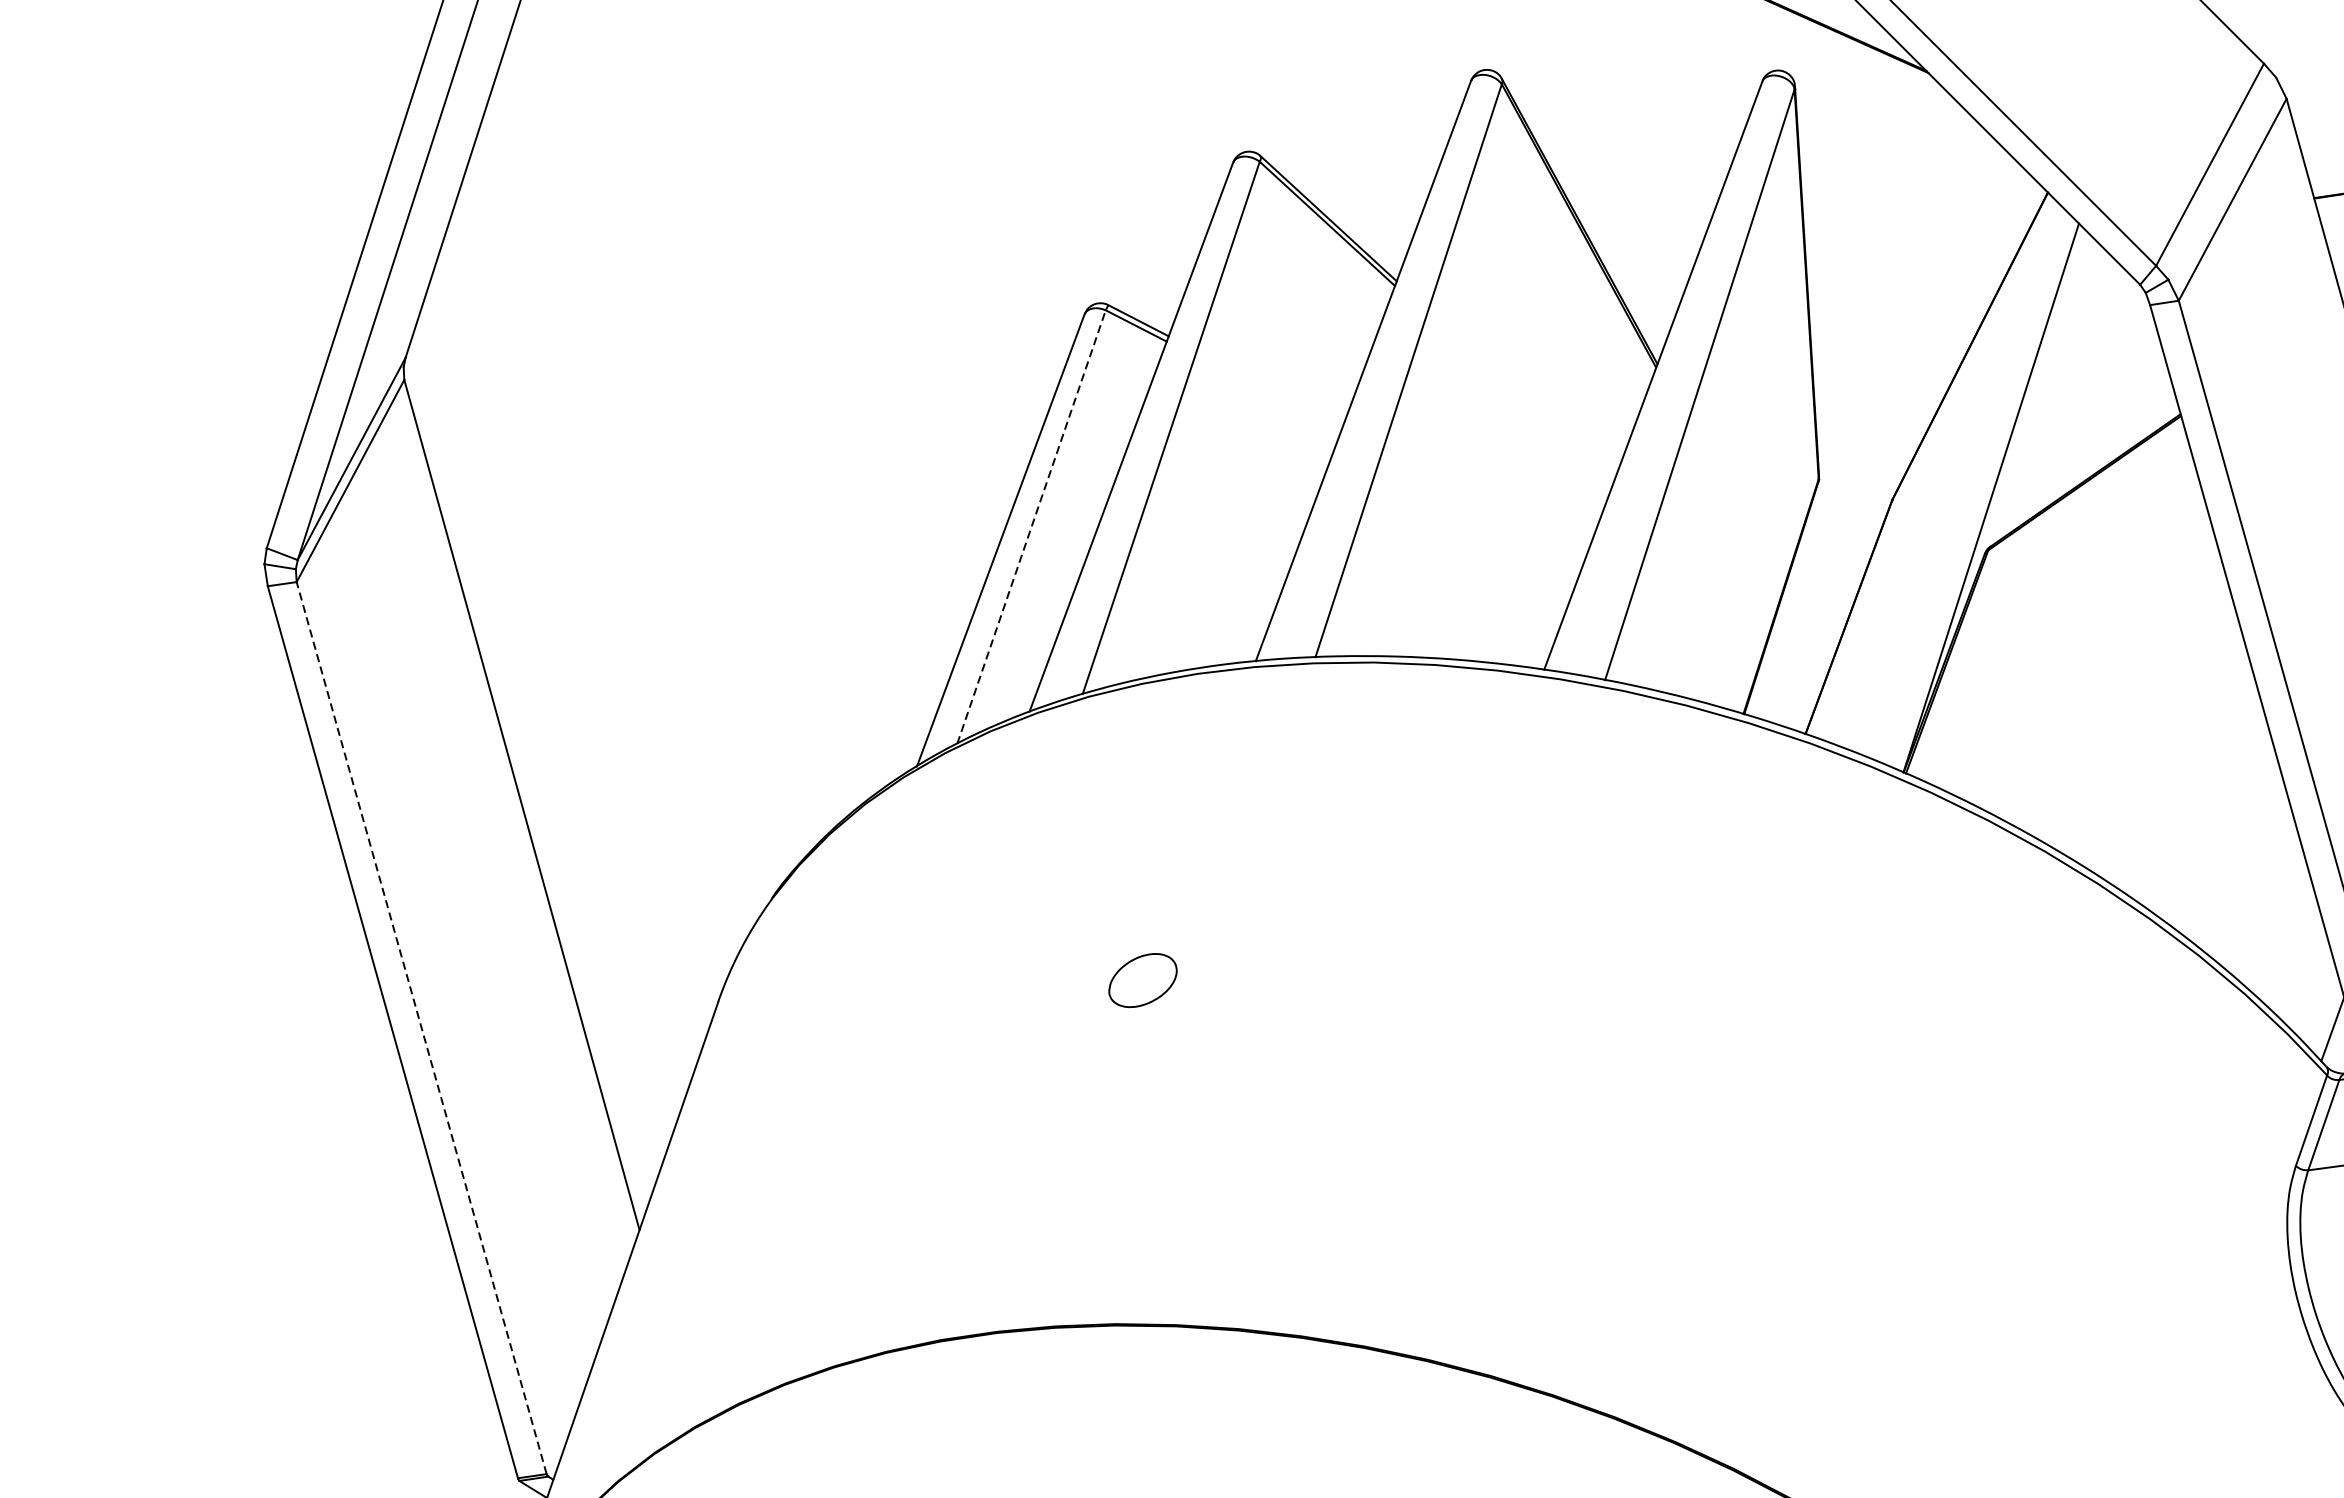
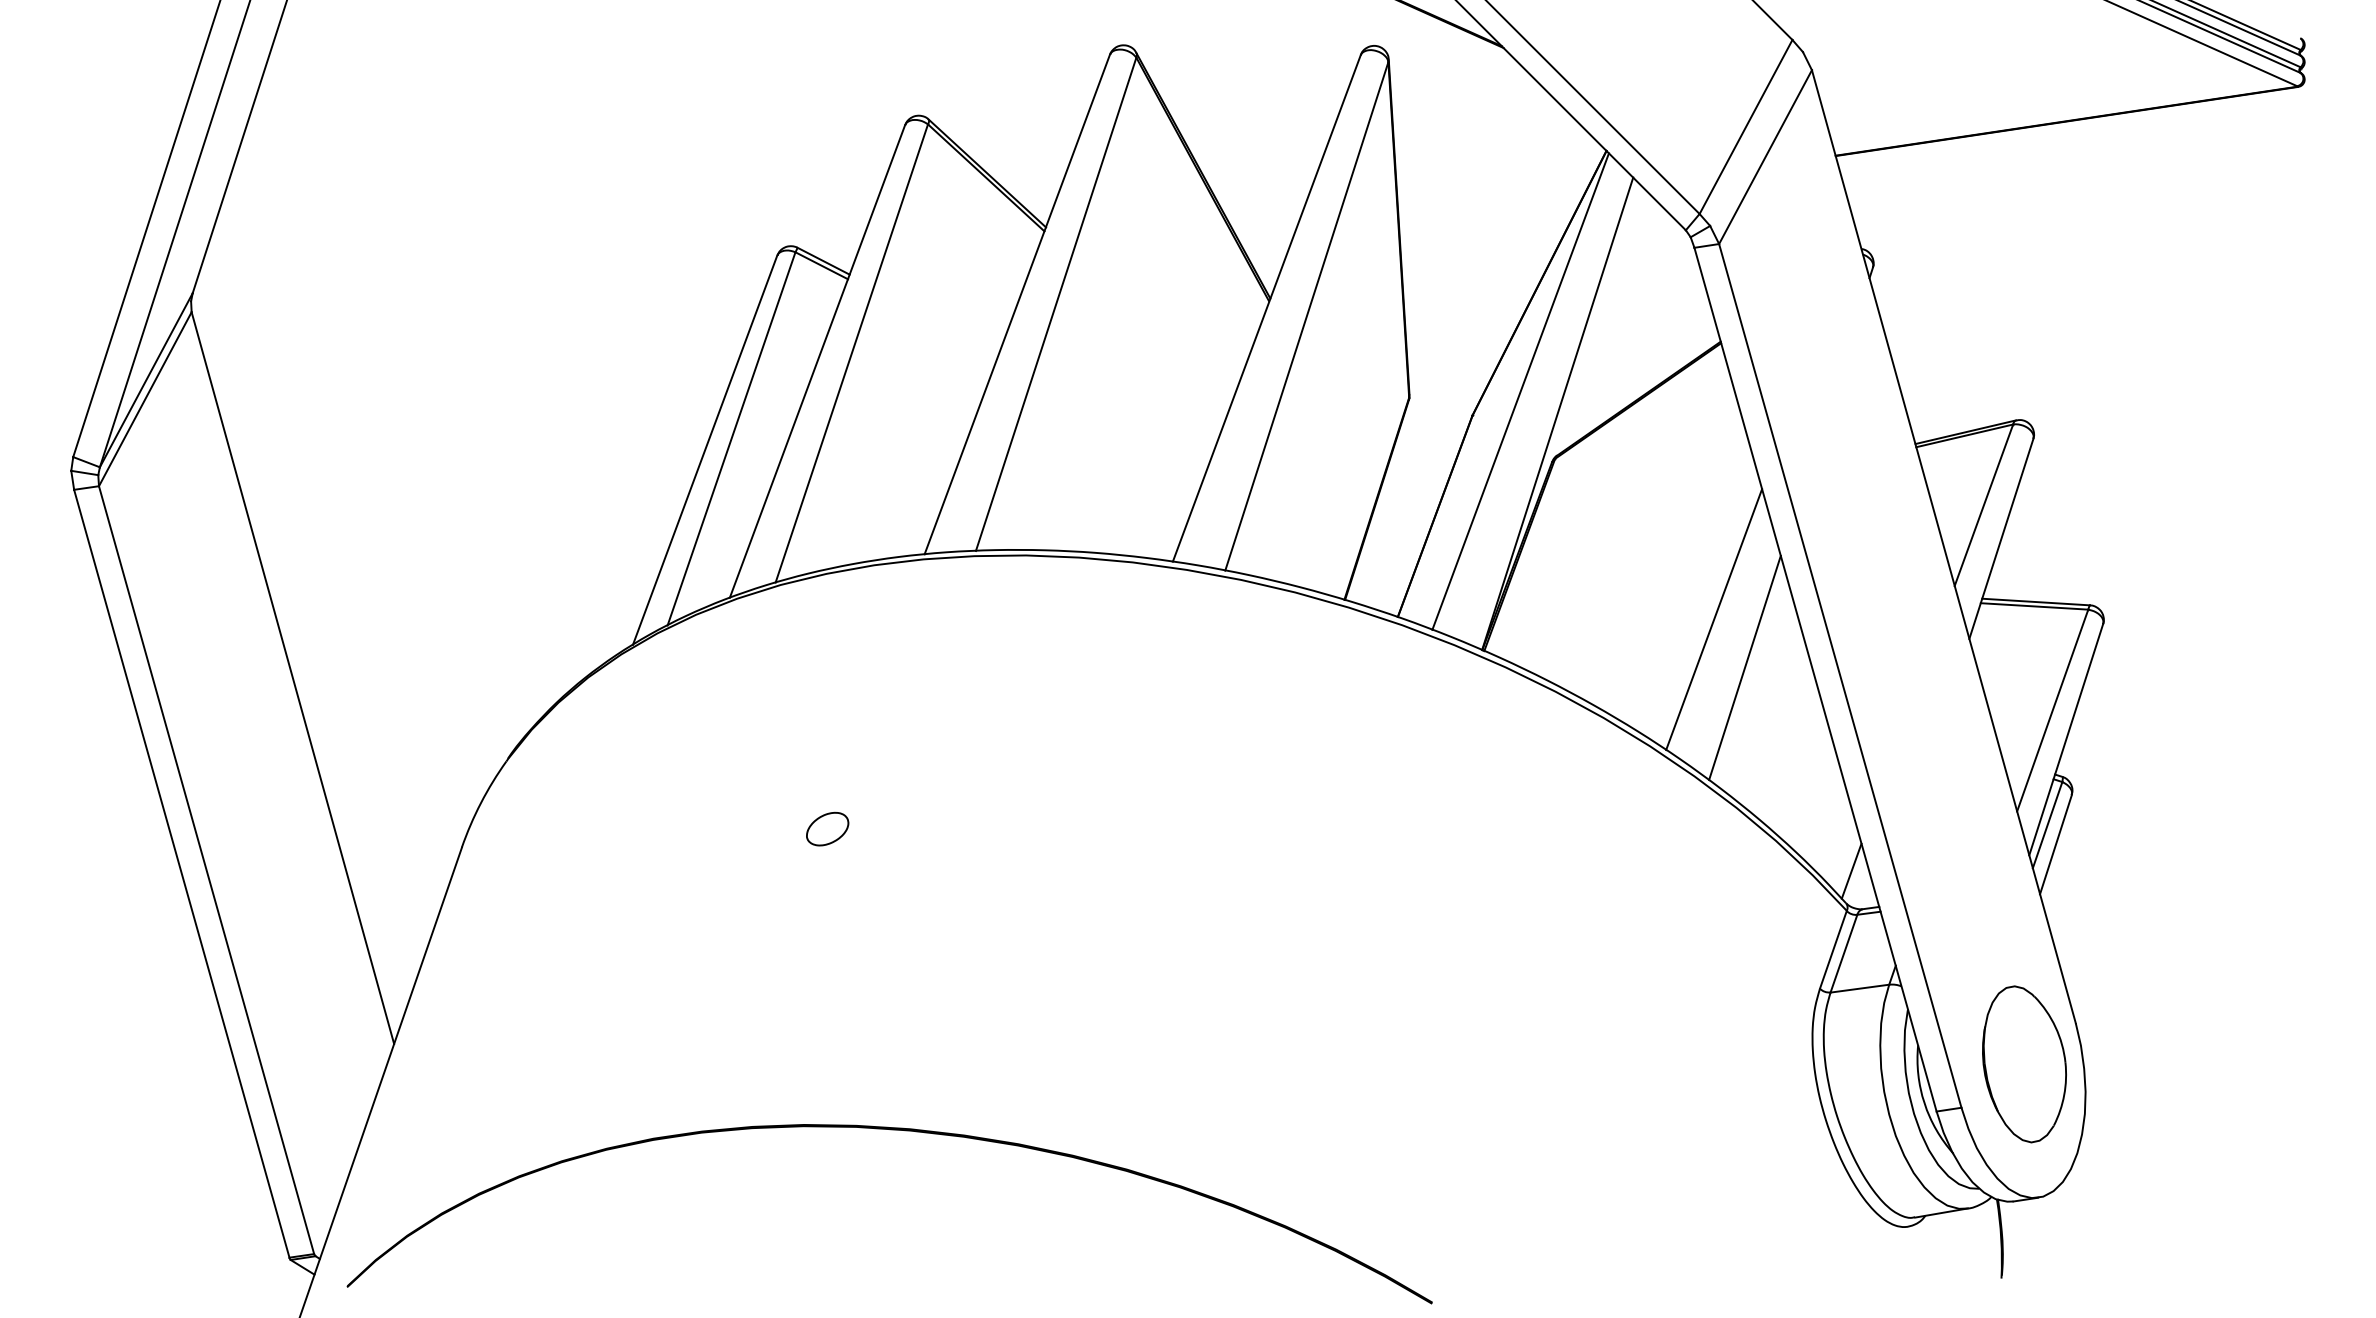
line: (1948, 472) -> (1520, 391), added
line: (1031, 526) -> (731, 438), dashed -> solid
line: (2173, 736) -> (1714, 619), added
line: (2208, 792) -> (1744, 667), added
part: (1142, 979) -> (827, 828), size x0.71
line: (421, 1028) -> (206, 870), dashed -> solid

